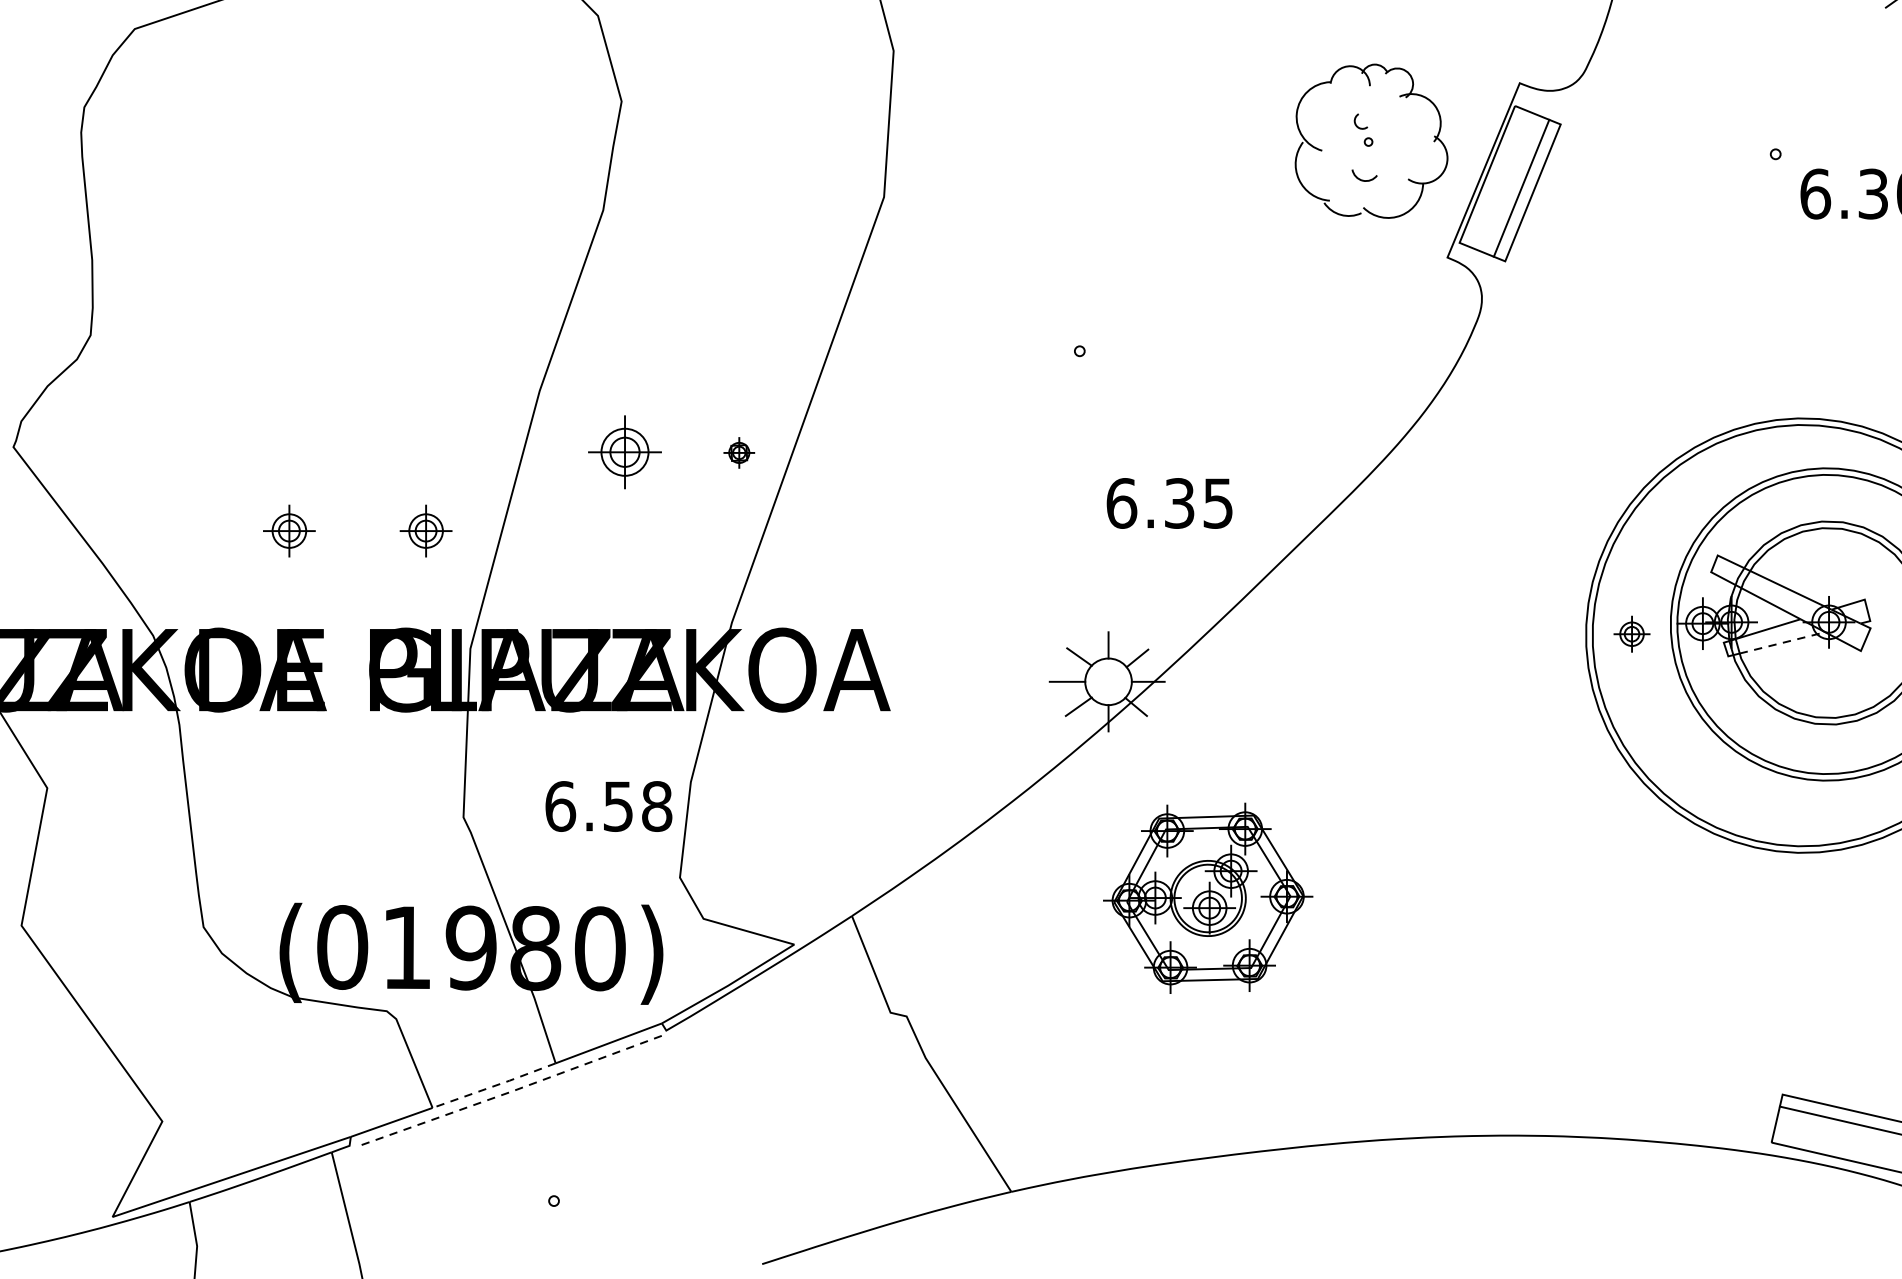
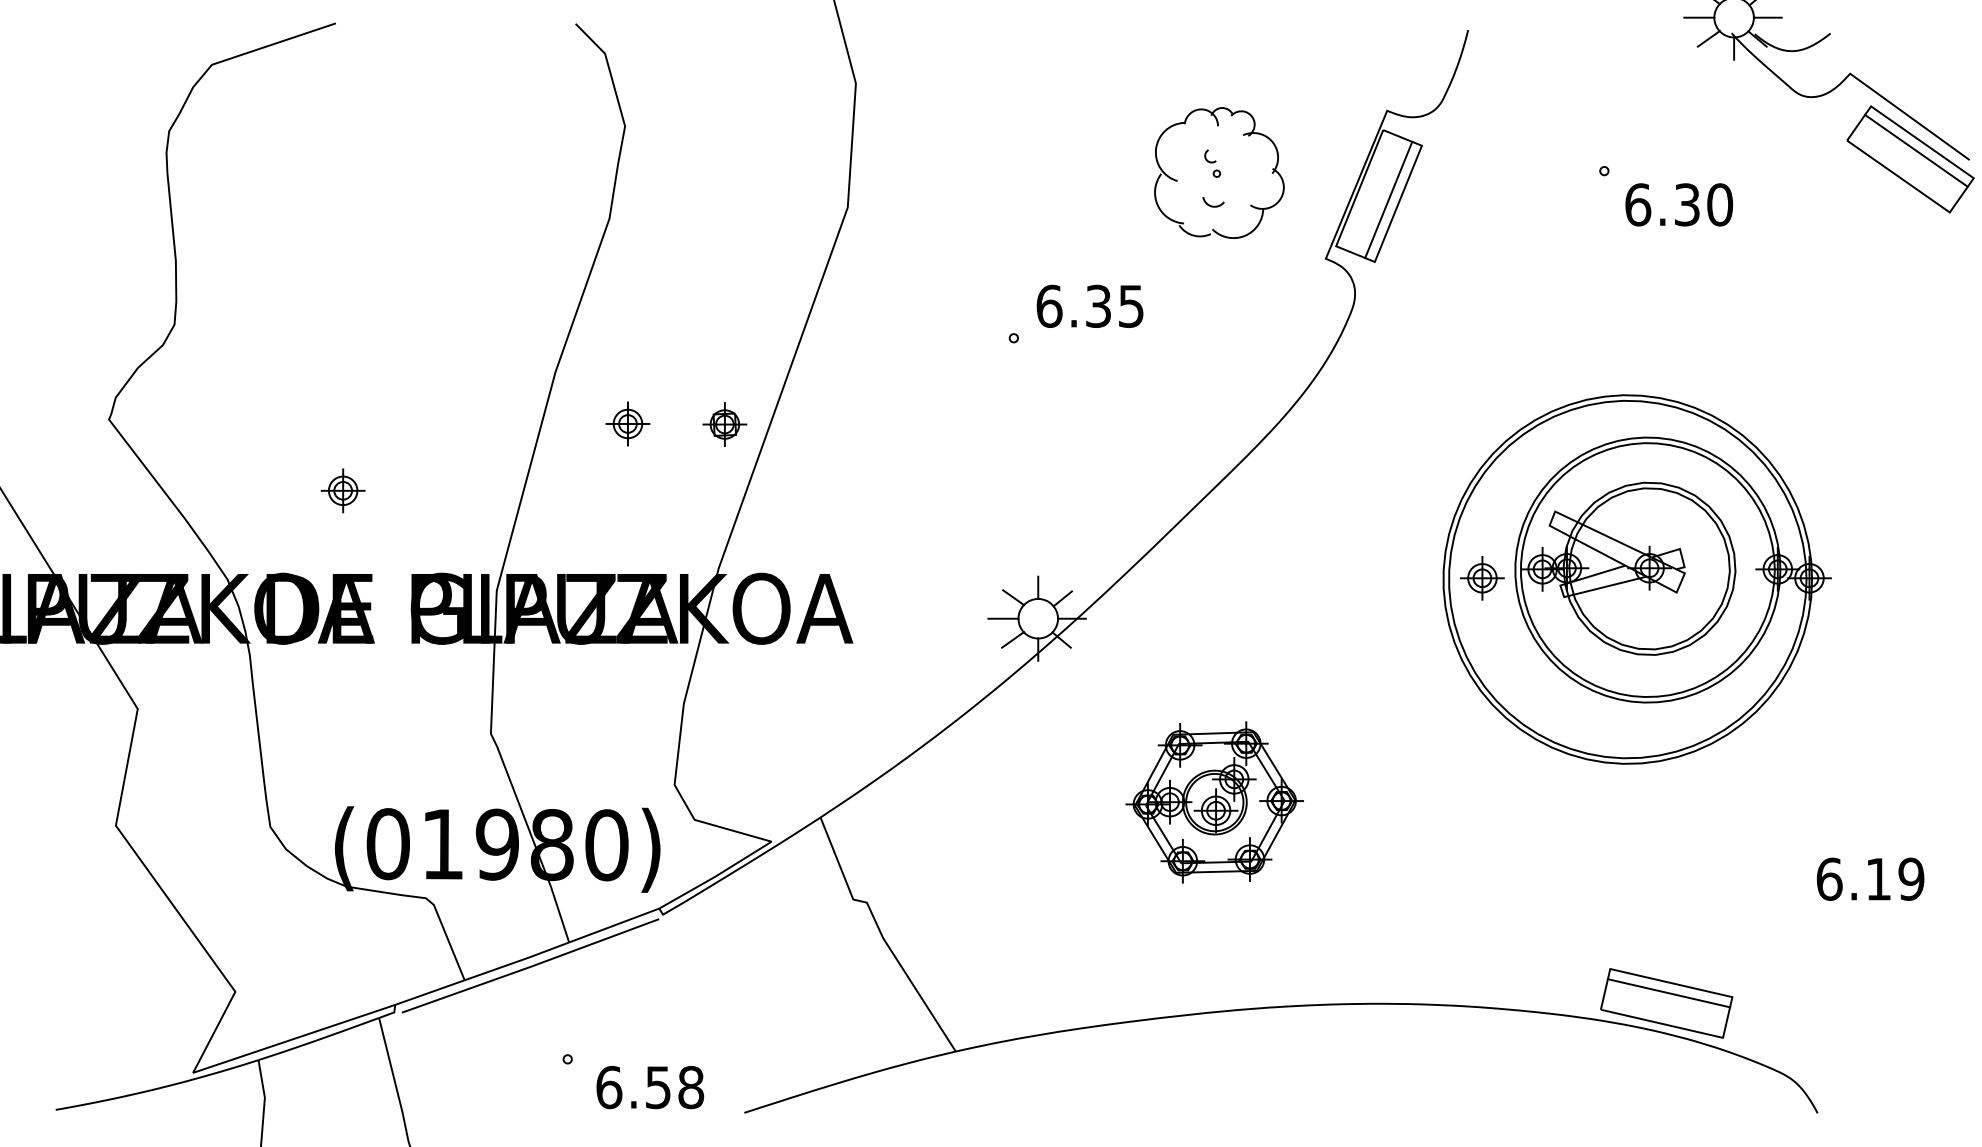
part: (1371, 140) -> (1219, 172), moved
part: (624, 451) -> (627, 423), size x0.71
part: (738, 452) -> (724, 424), size x1.67
text: (1168, 502) -> (1089, 305), moved
part: (425, 530) -> (458, 490), removed
part: (1632, 634) -> (1482, 578), size x1.43
line: (1782, 642) -> (1610, 585), dashed -> solid
text: (609, 806) -> (650, 1087), moved
part: (1207, 898) -> (1214, 802), moved
line: (494, 1085) -> (517, 961), dashed -> solid
line: (510, 1091) -> (530, 966), dashed -> solid

